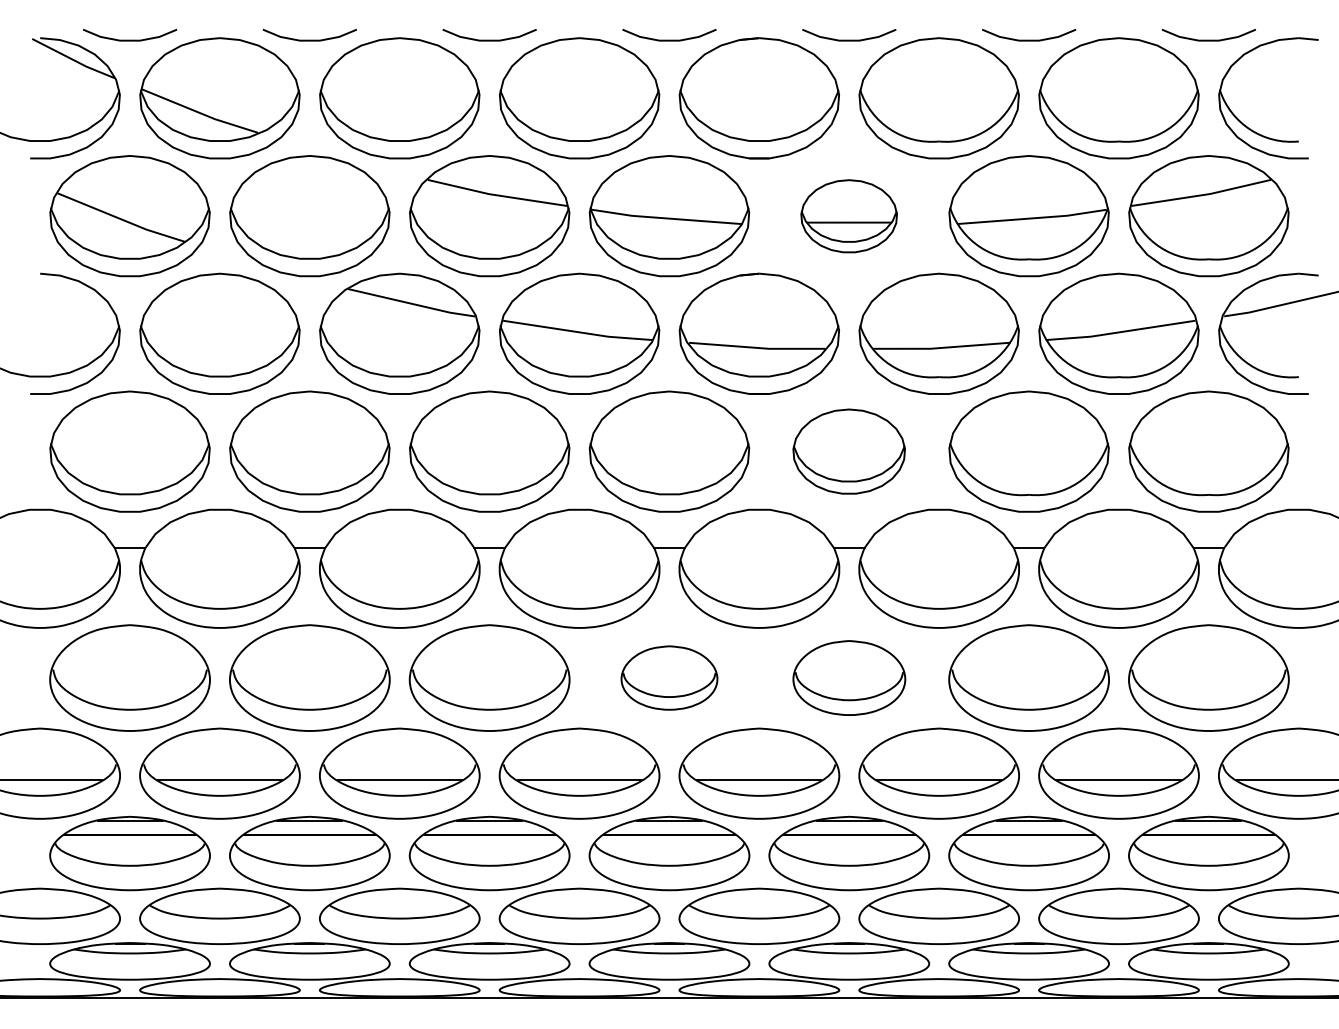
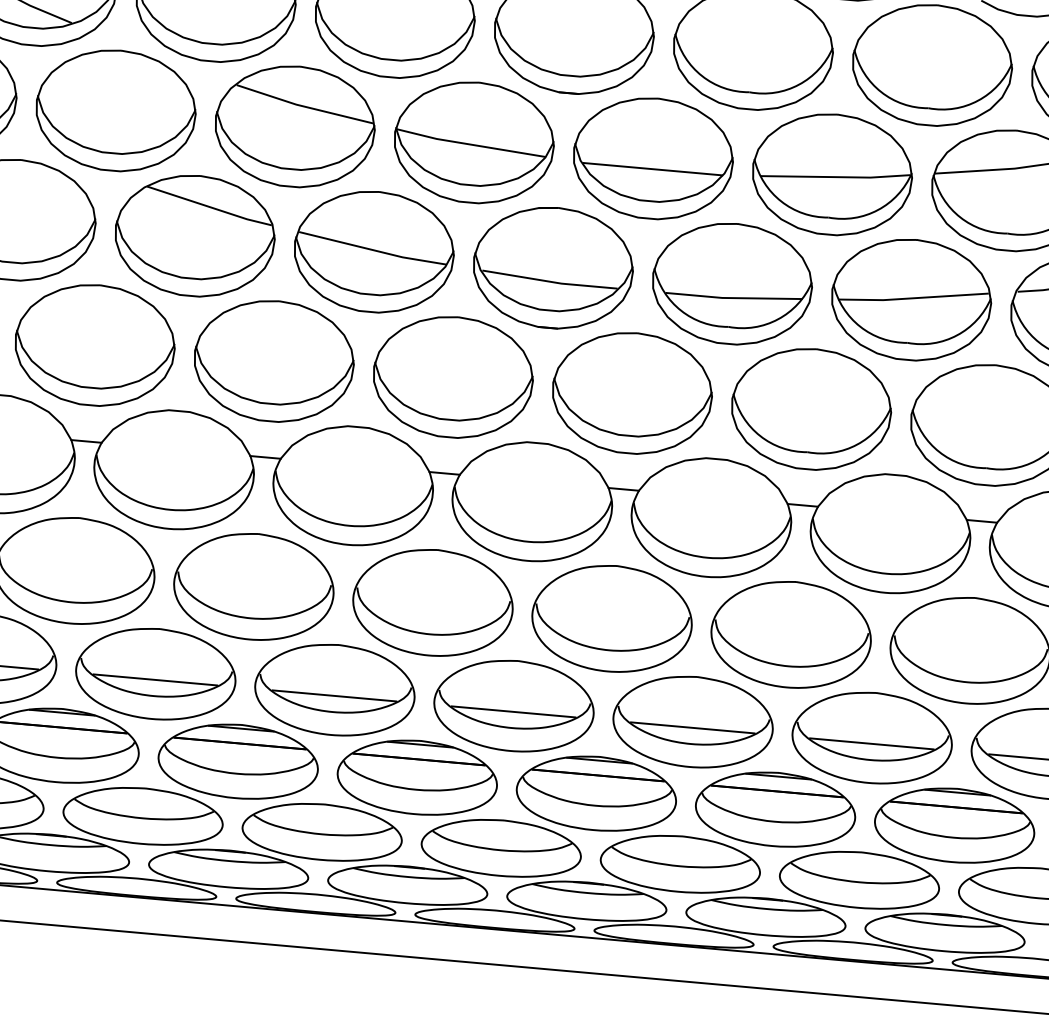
part: (848, 216) -> (652, 158), size x1.67
part: (848, 451) -> (631, 392), size x1.43
part: (669, 677) -> (433, 602), size x1.67
part: (849, 677) -> (612, 618), size x1.43

